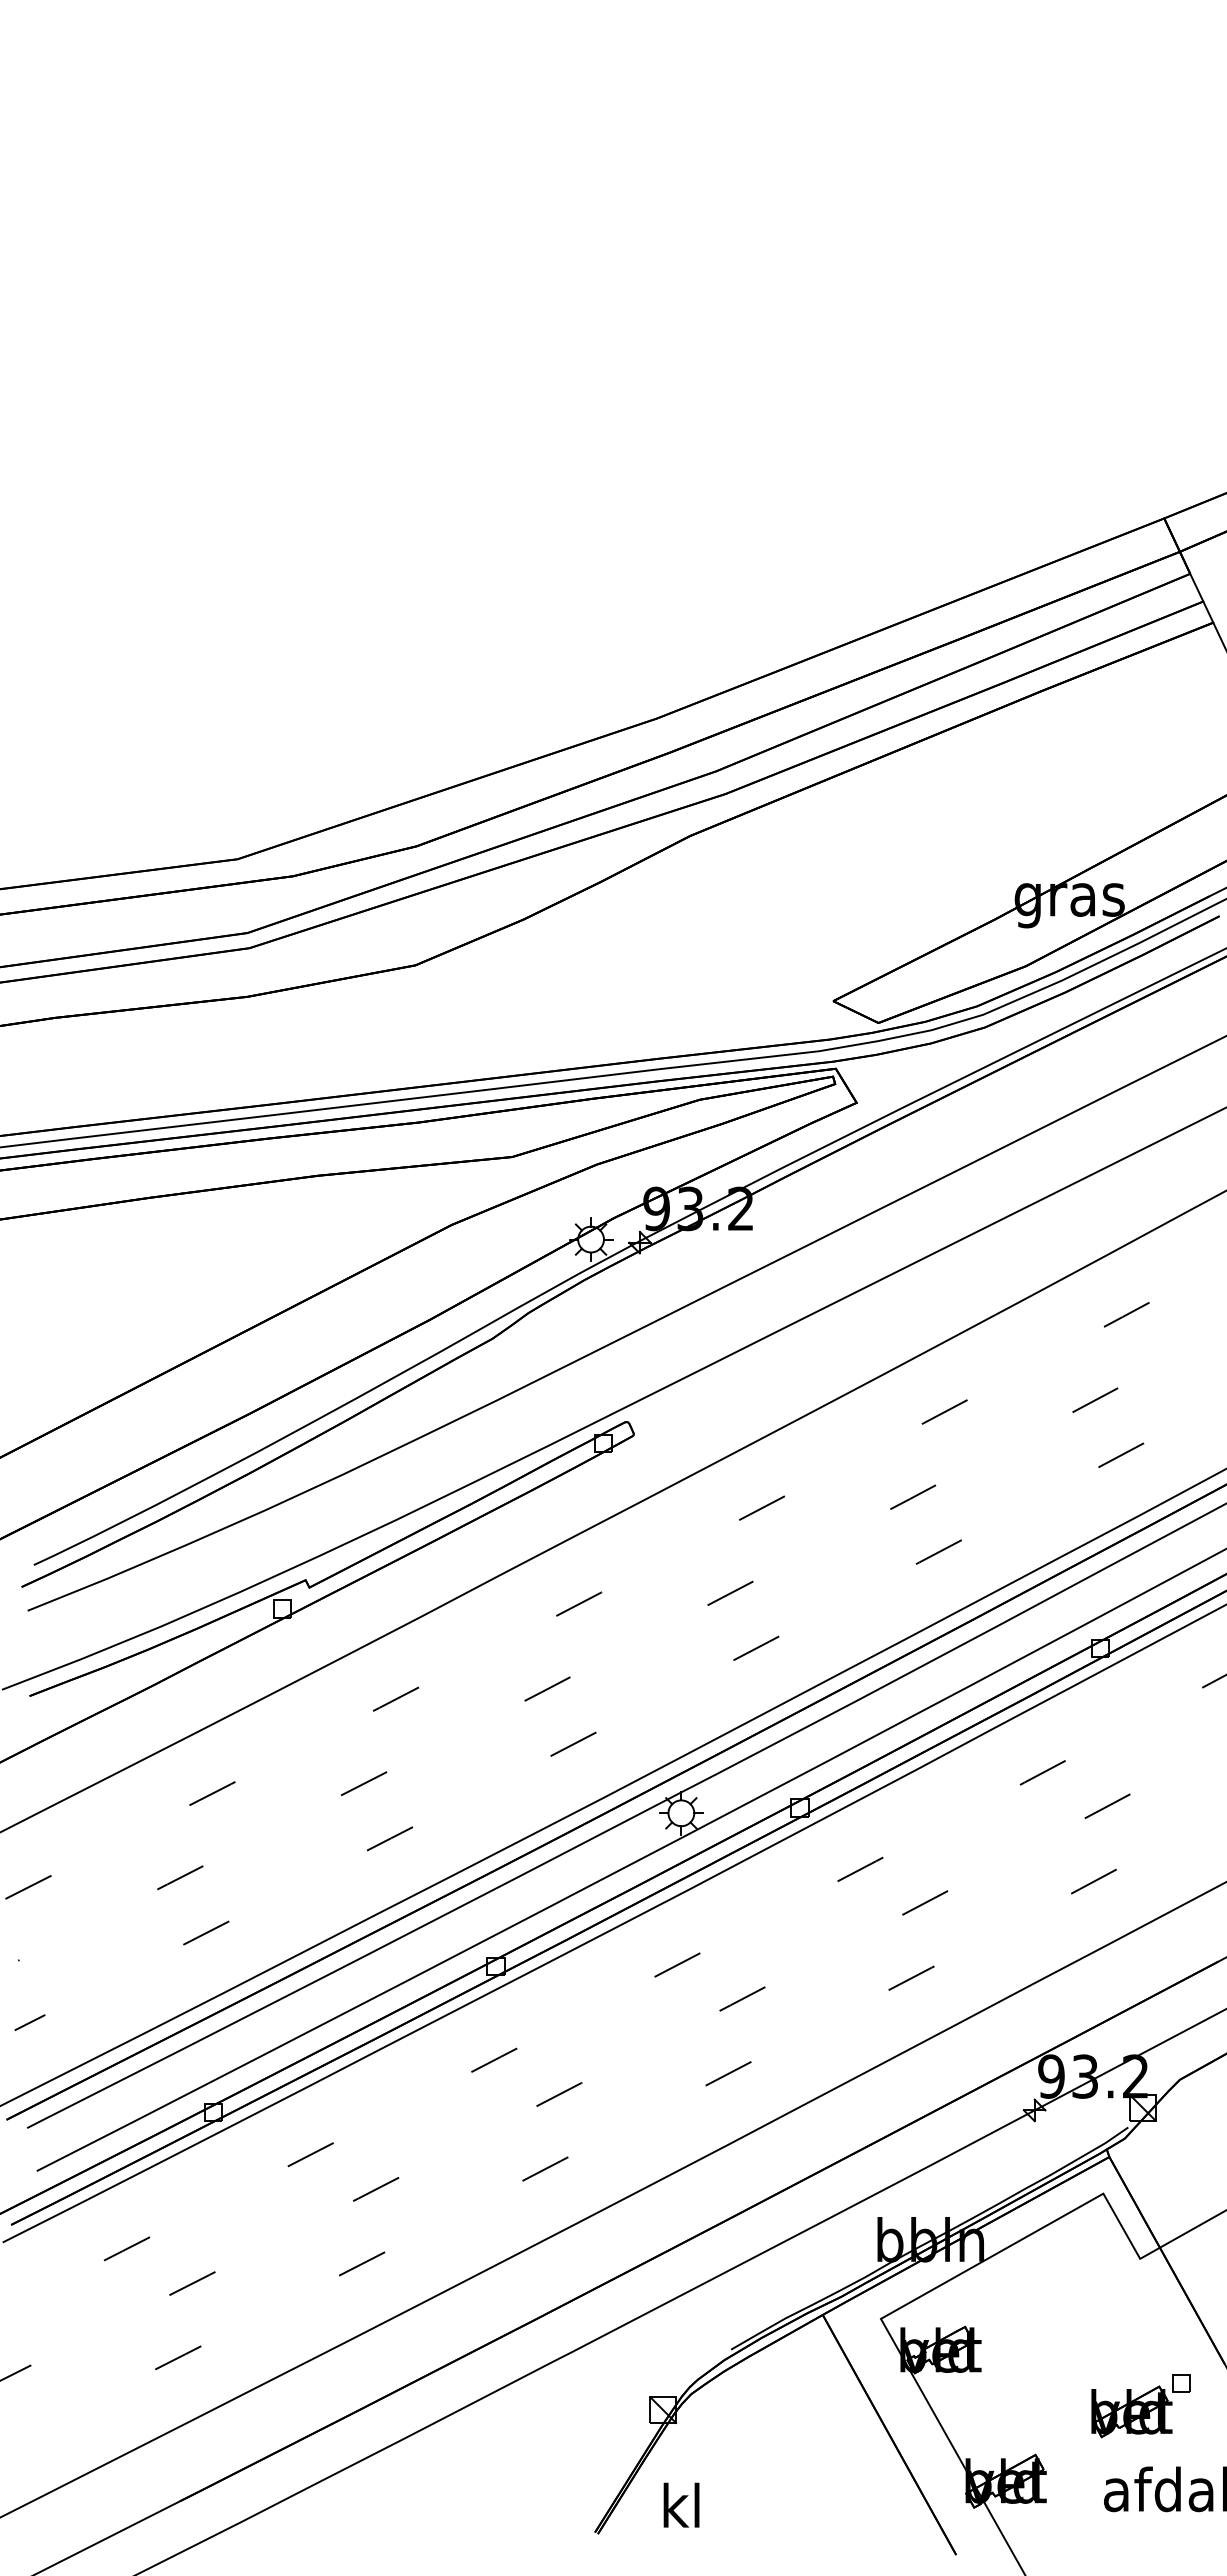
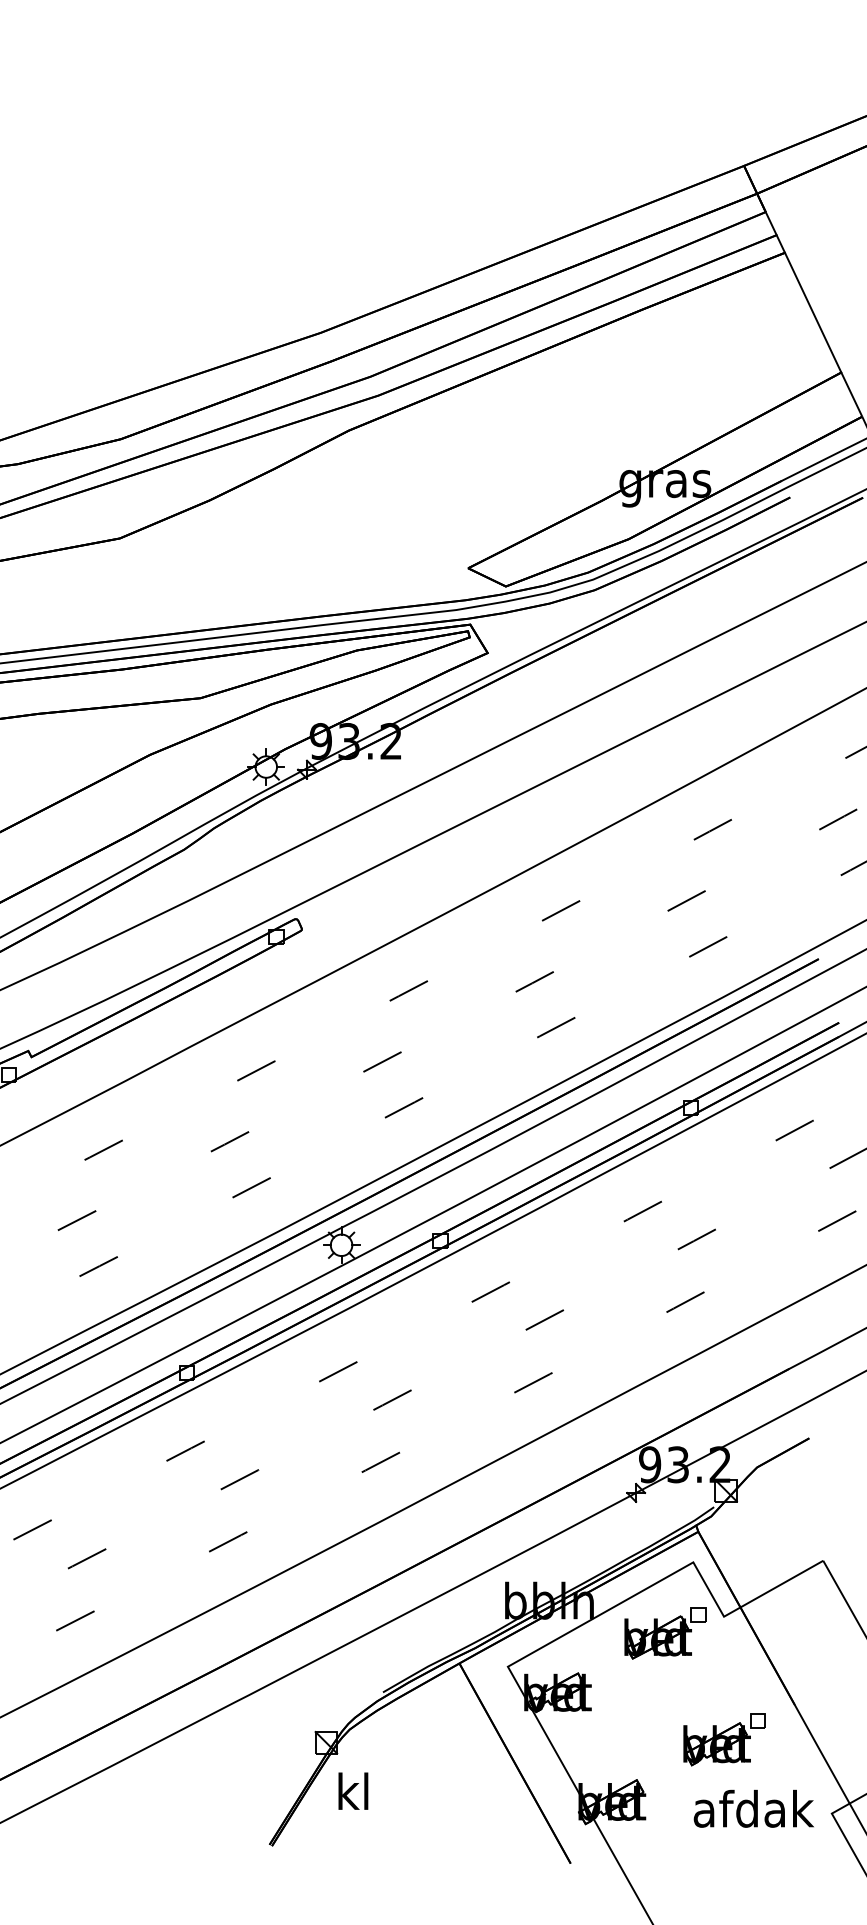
part: (1069, 2278) -> (665, 1633), added
text: (681, 2504) -> (353, 1790), moved

